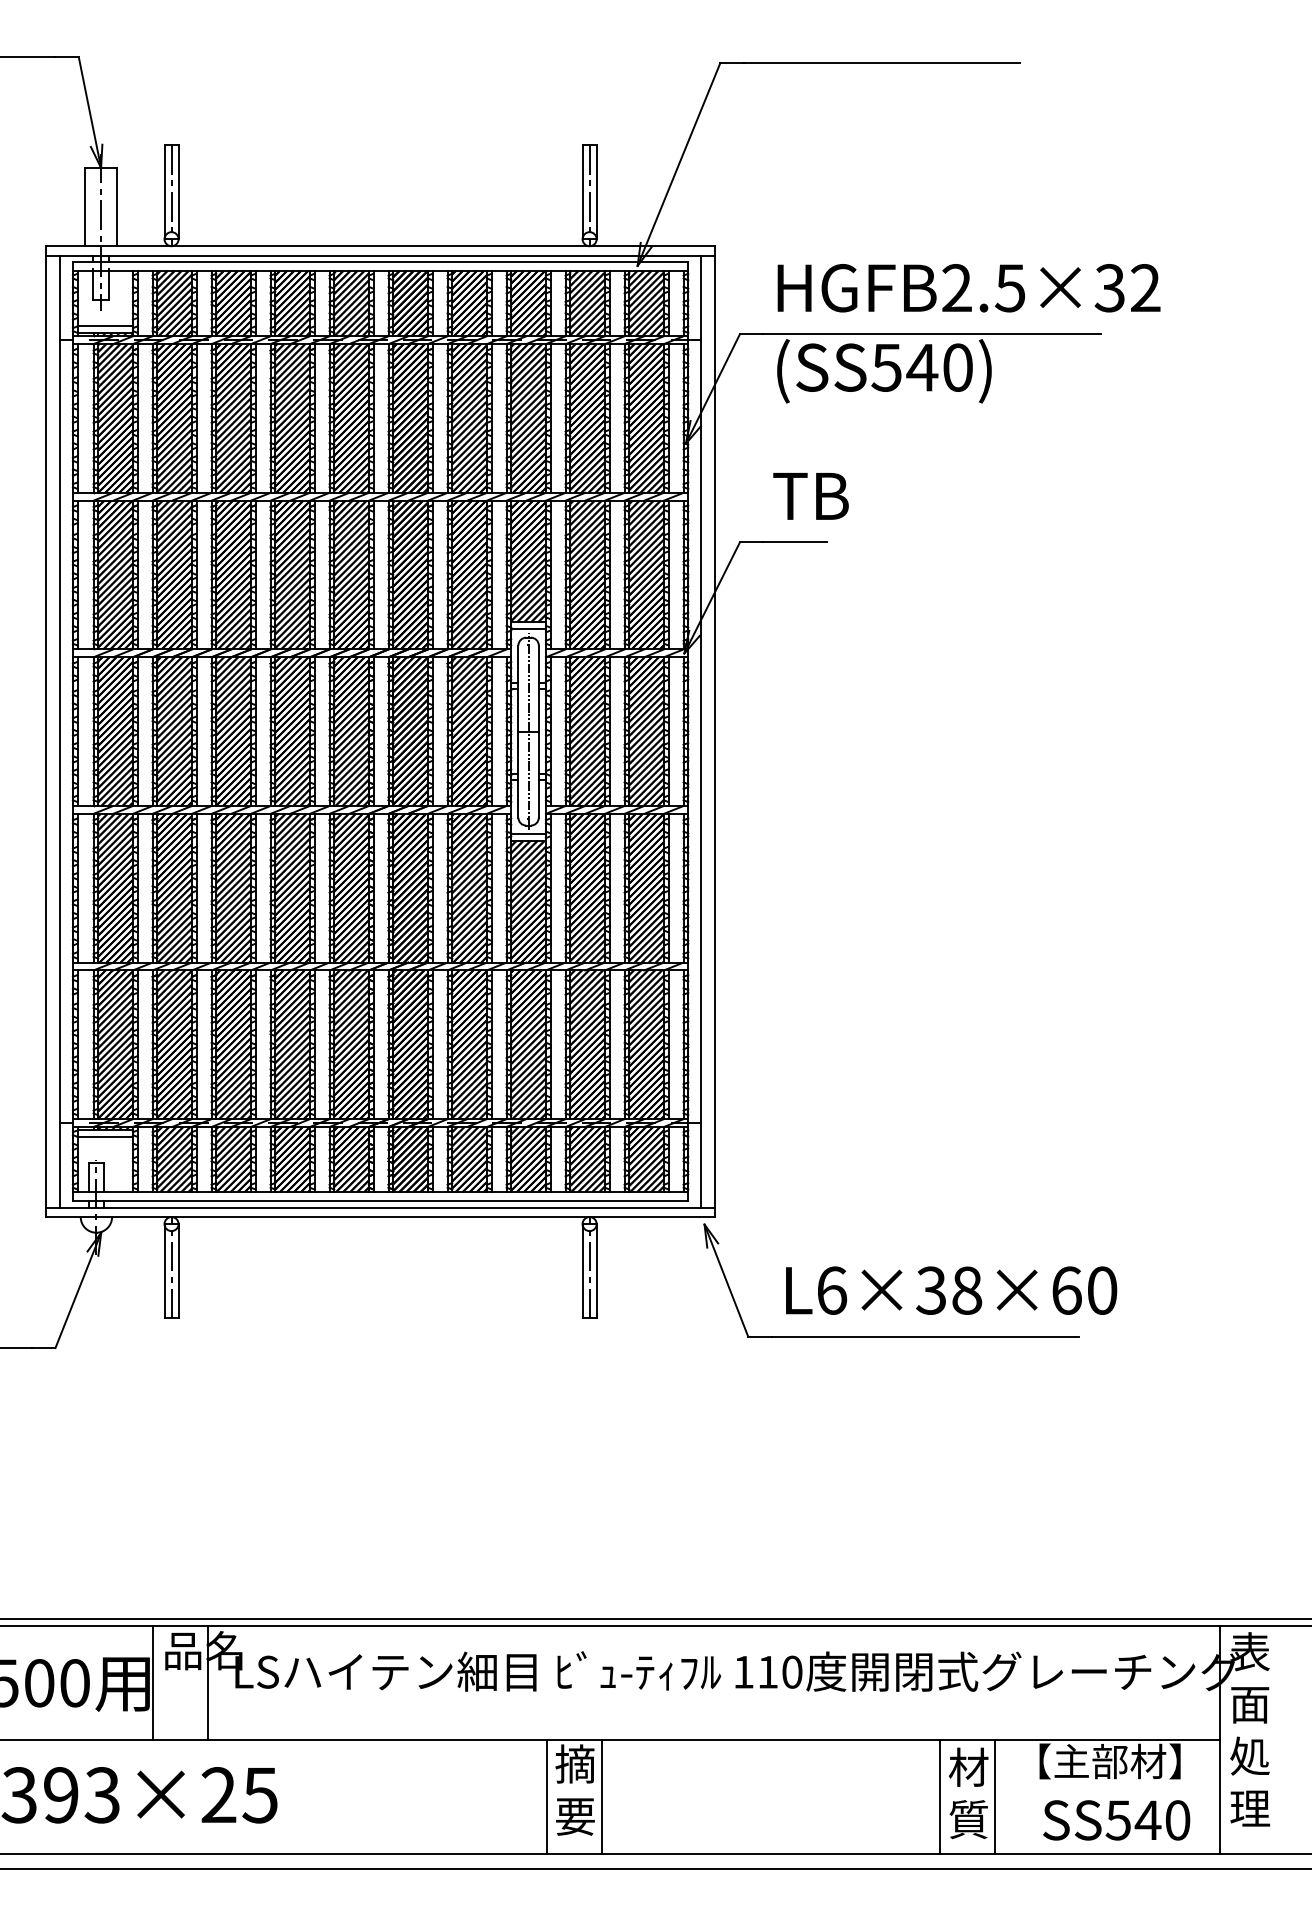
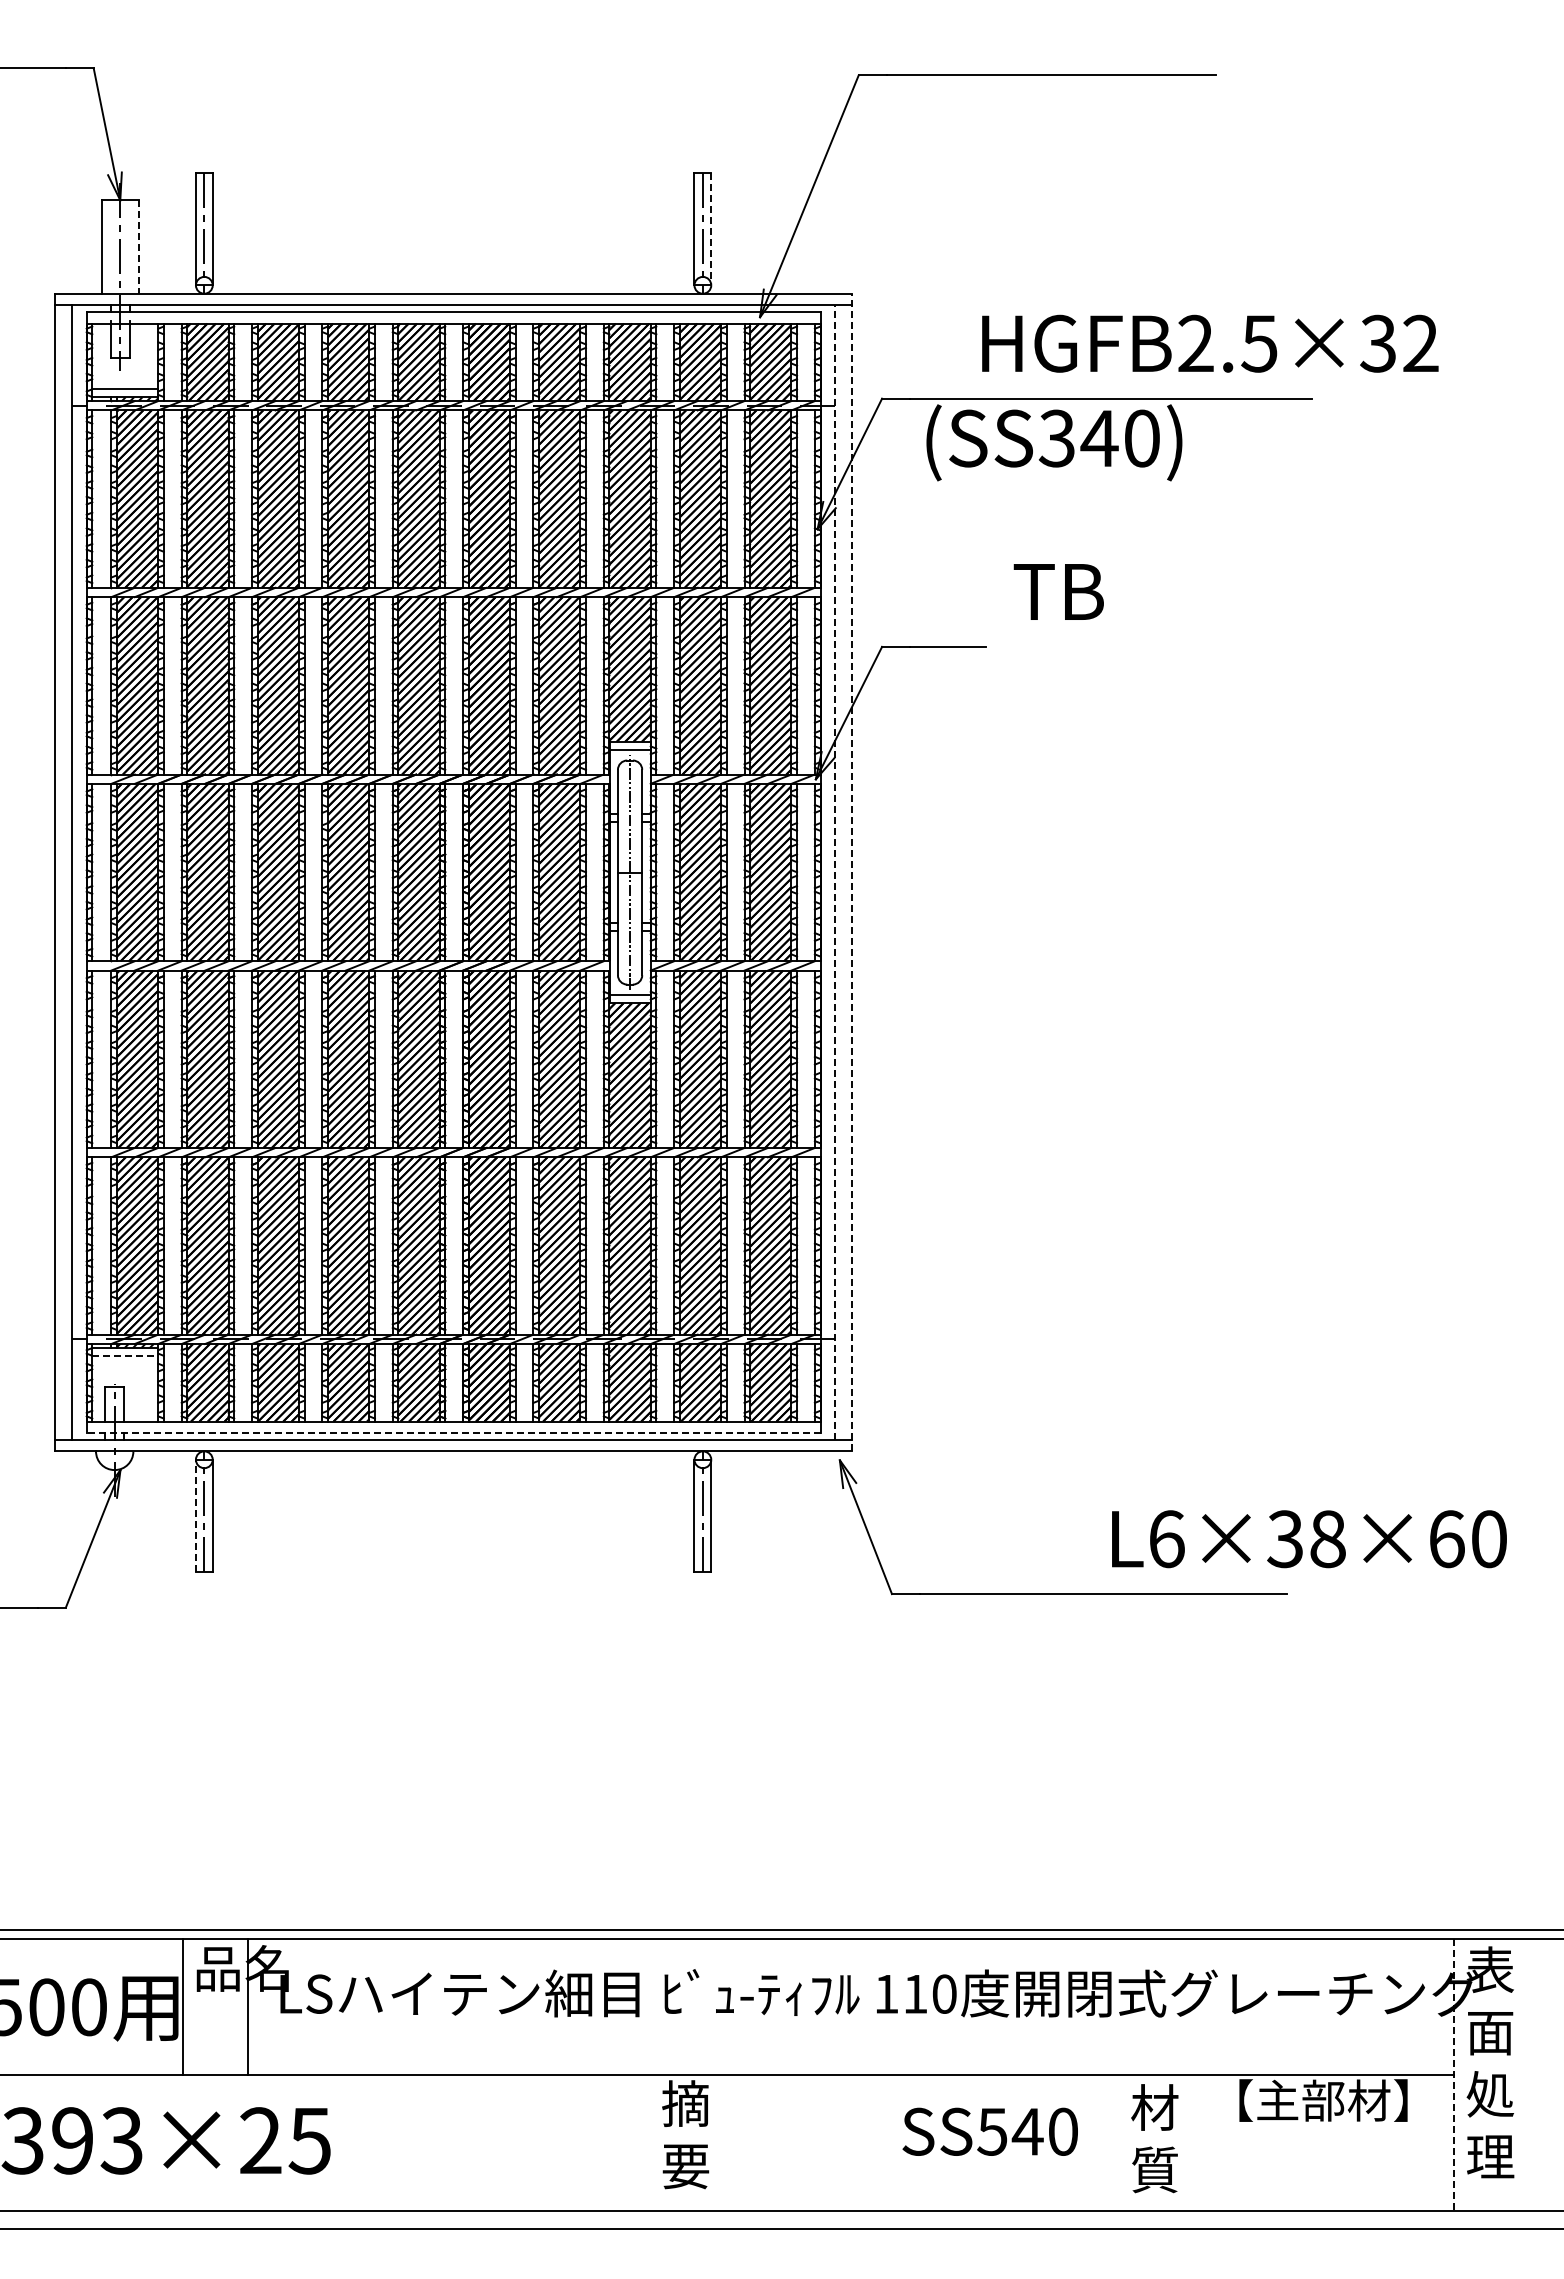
line: (596, 192) -> (711, 229), solid -> dashed
line: (116, 207) -> (138, 247), solid -> dashed
text: (969, 287) -> (1210, 343), moved
text: (886, 367) -> (1056, 438), (SS540) -> (SS340)
text: (810, 495) -> (1058, 591), moved
line: (700, 731) -> (835, 872), solid -> dashed
line: (715, 731) -> (852, 872), solid -> dashed
line: (105, 1137) -> (125, 1356), solid -> dashed
line: (380, 1201) -> (453, 1432), solid -> dashed
line: (164, 1270) -> (195, 1515), solid -> dashed
text: (951, 1290) -> (1309, 1539), moved
line: (1219, 1739) -> (1454, 2074), solid -> dashed
line: (546, 1796) -> (651, 2142), removed
line: (601, 1796) -> (717, 2142), removed
line: (939, 1796) -> (1120, 2142), removed
line: (995, 1796) -> (1186, 2142), removed
text: (1115, 1820) -> (989, 2131), moved

